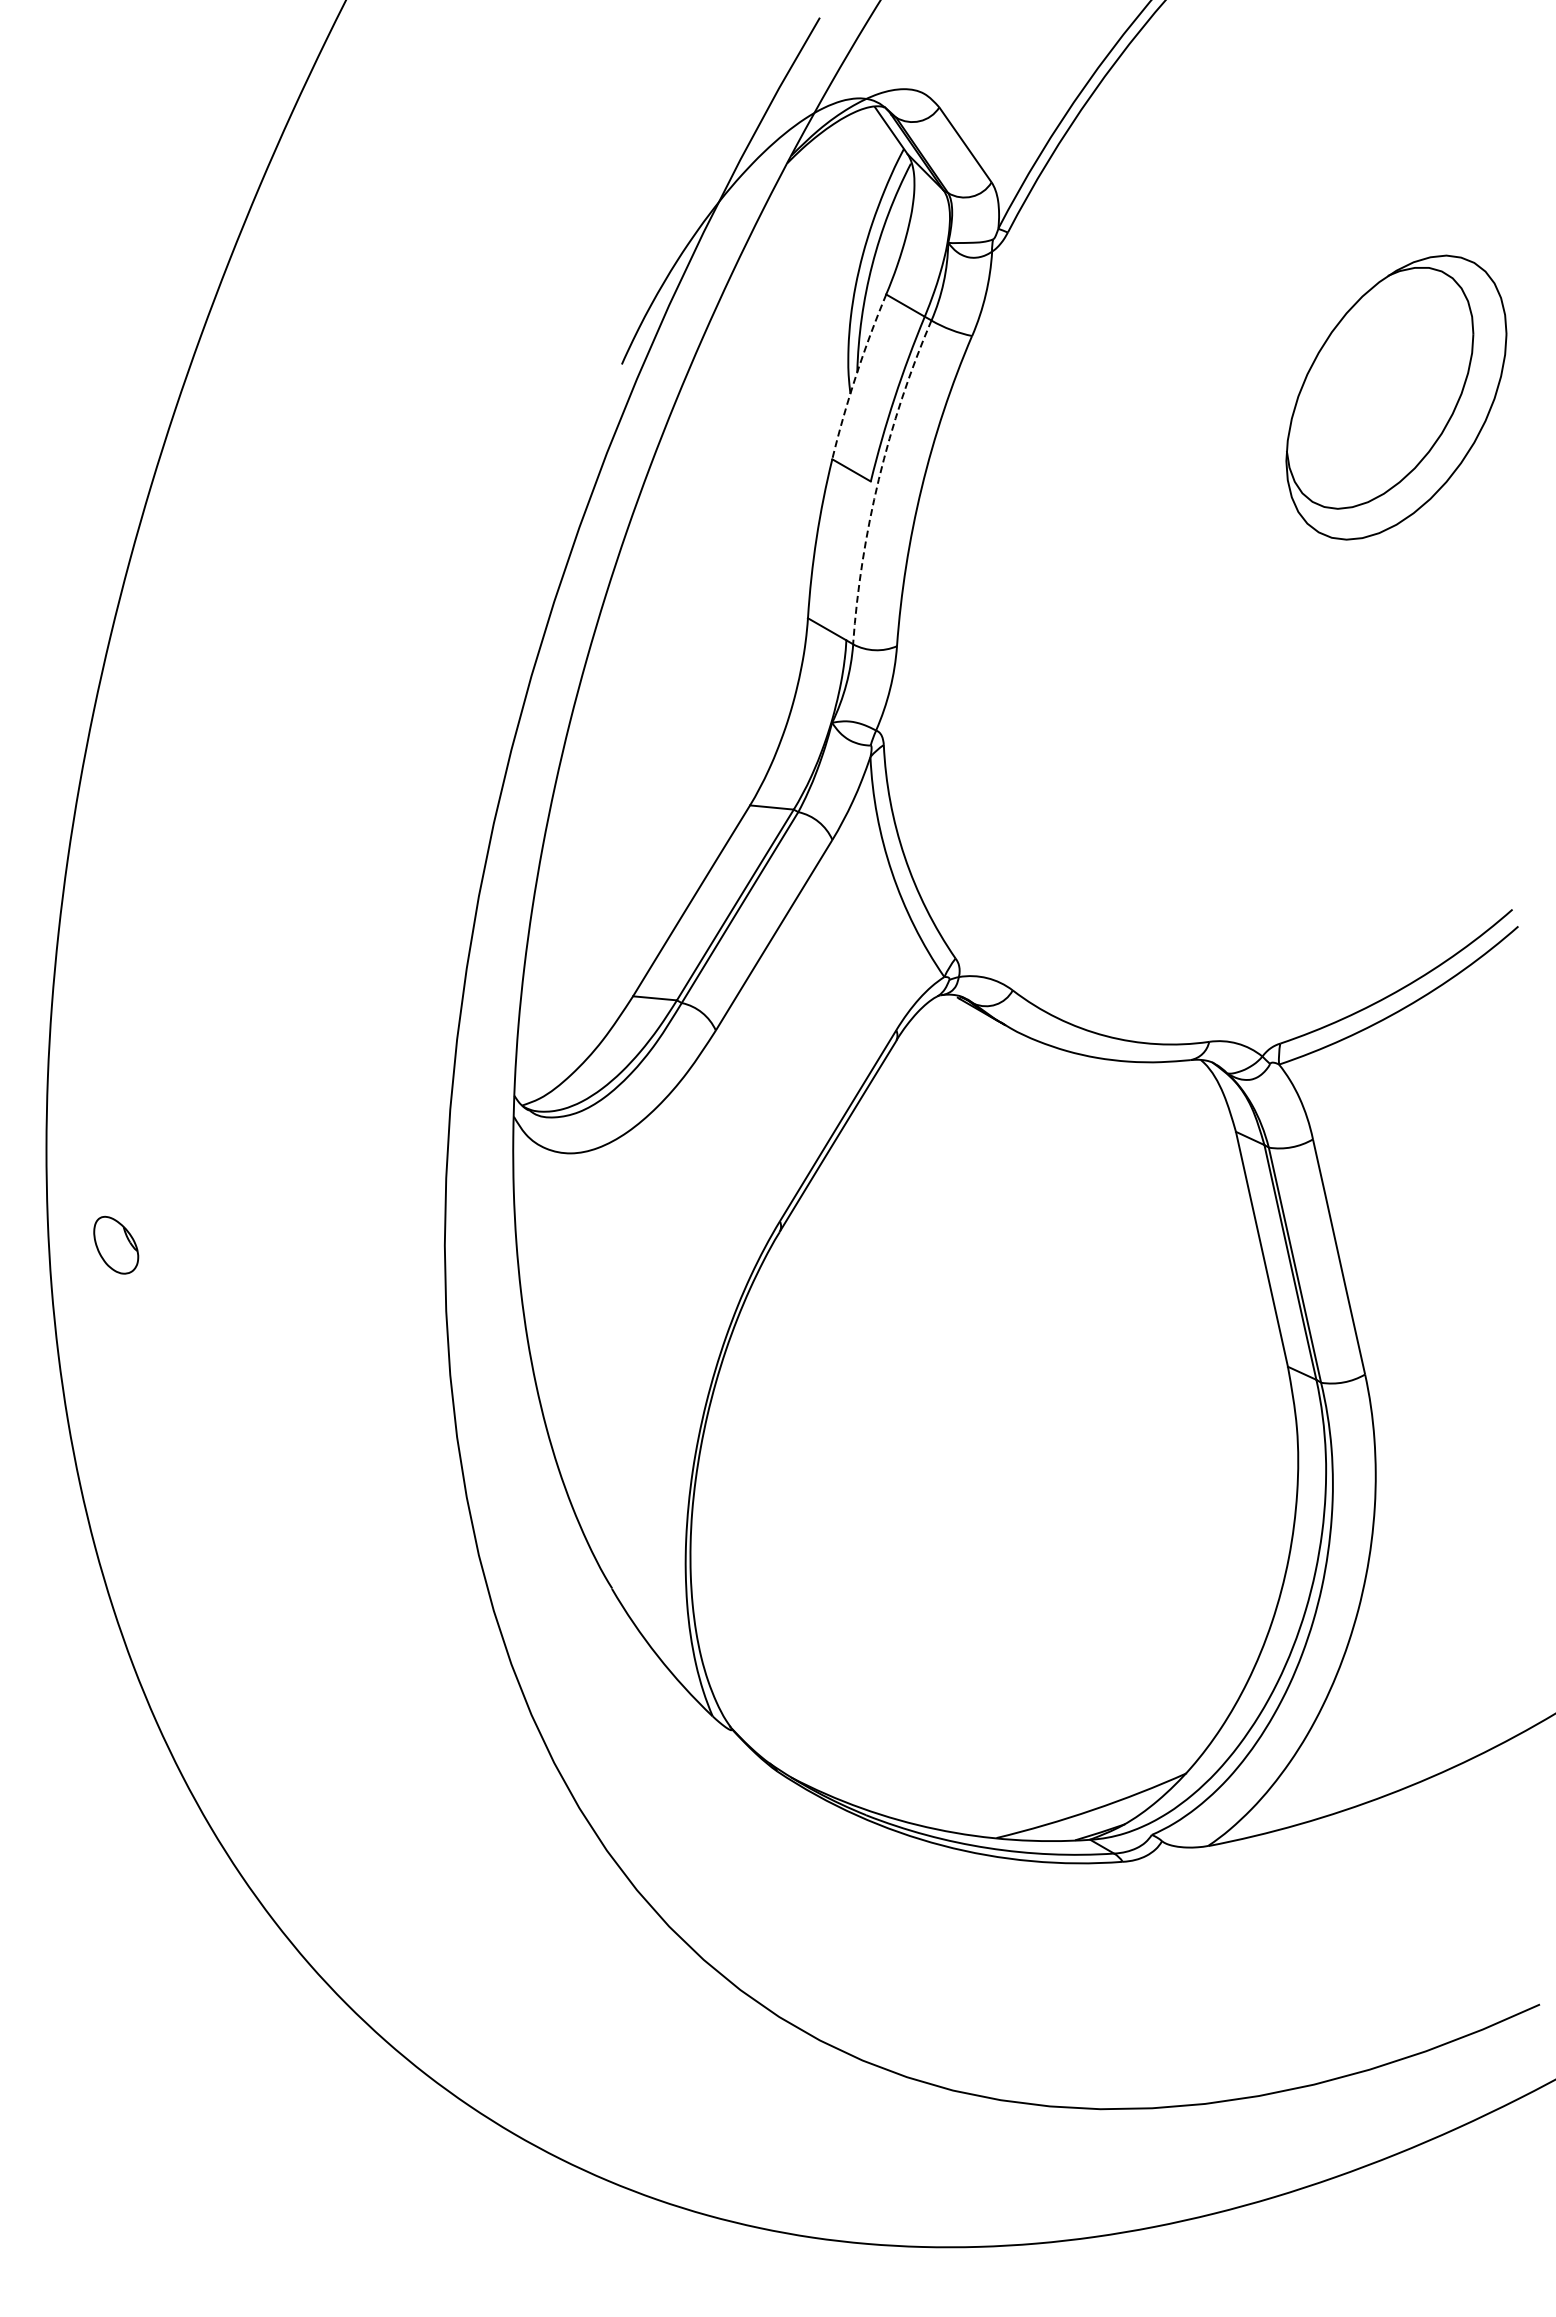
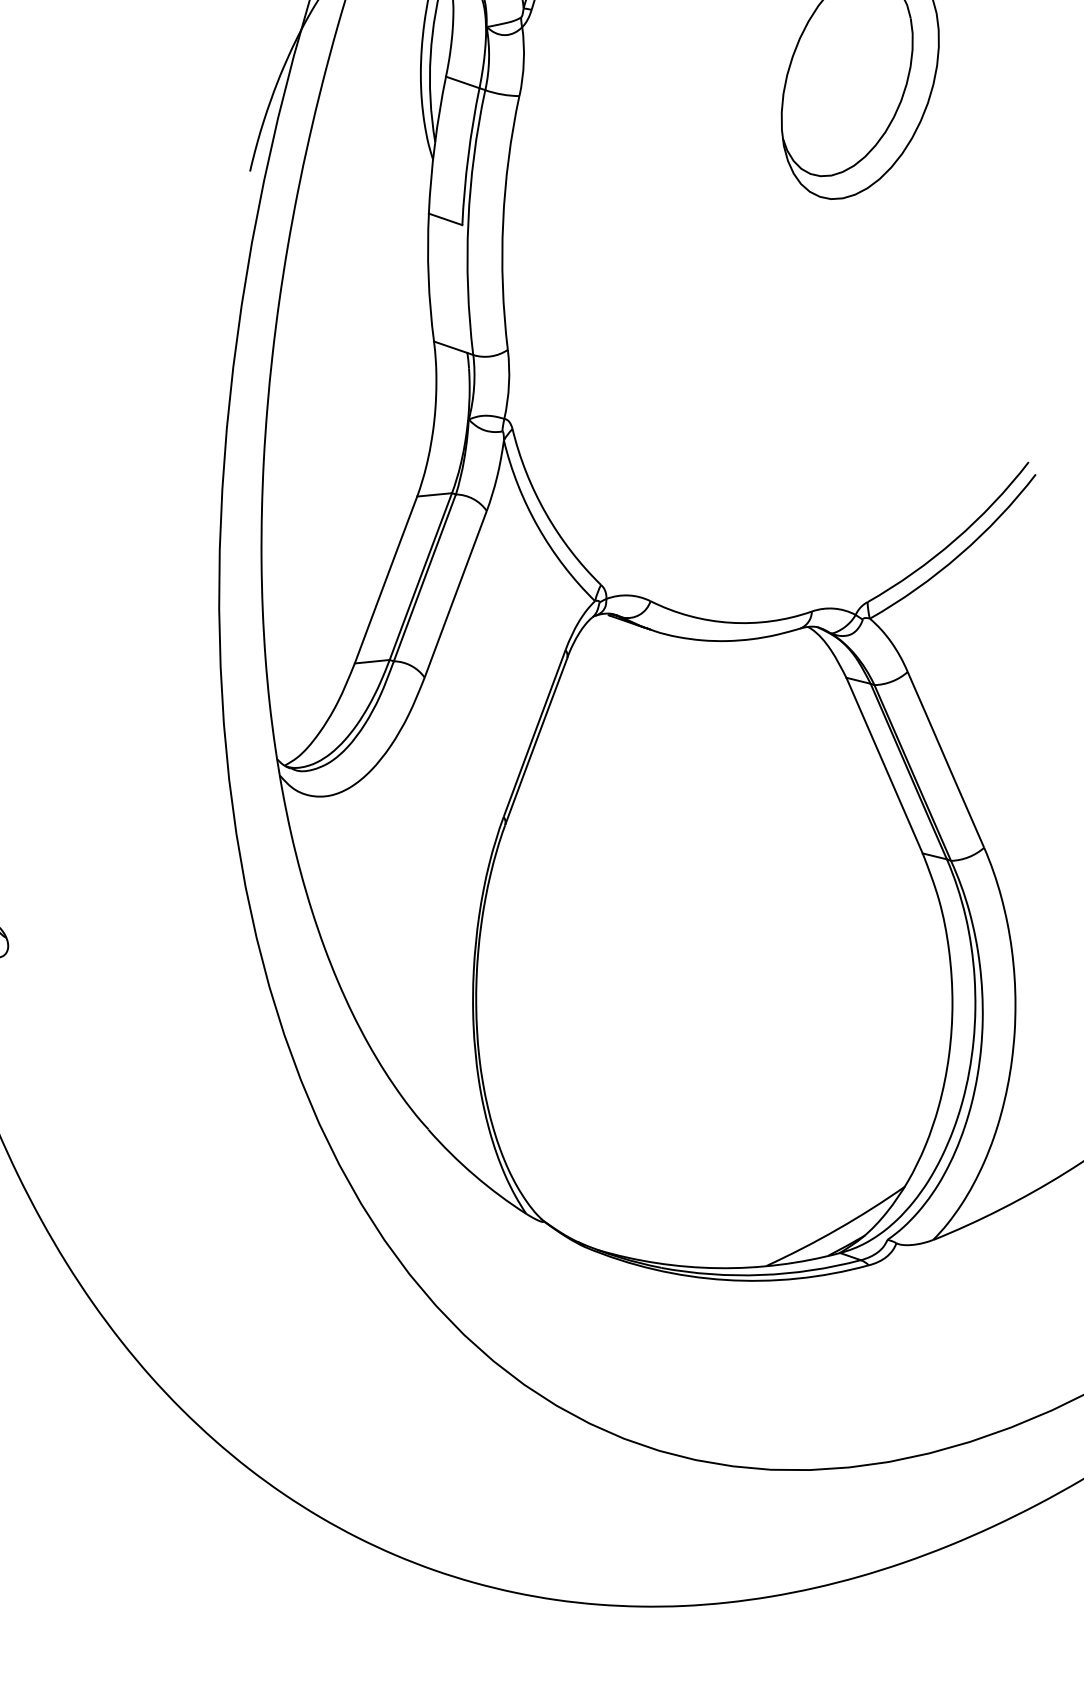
arc: (856, 375) -> (435, 144), dashed -> solid
arc: (878, 479) -> (468, 222), dashed -> solid

